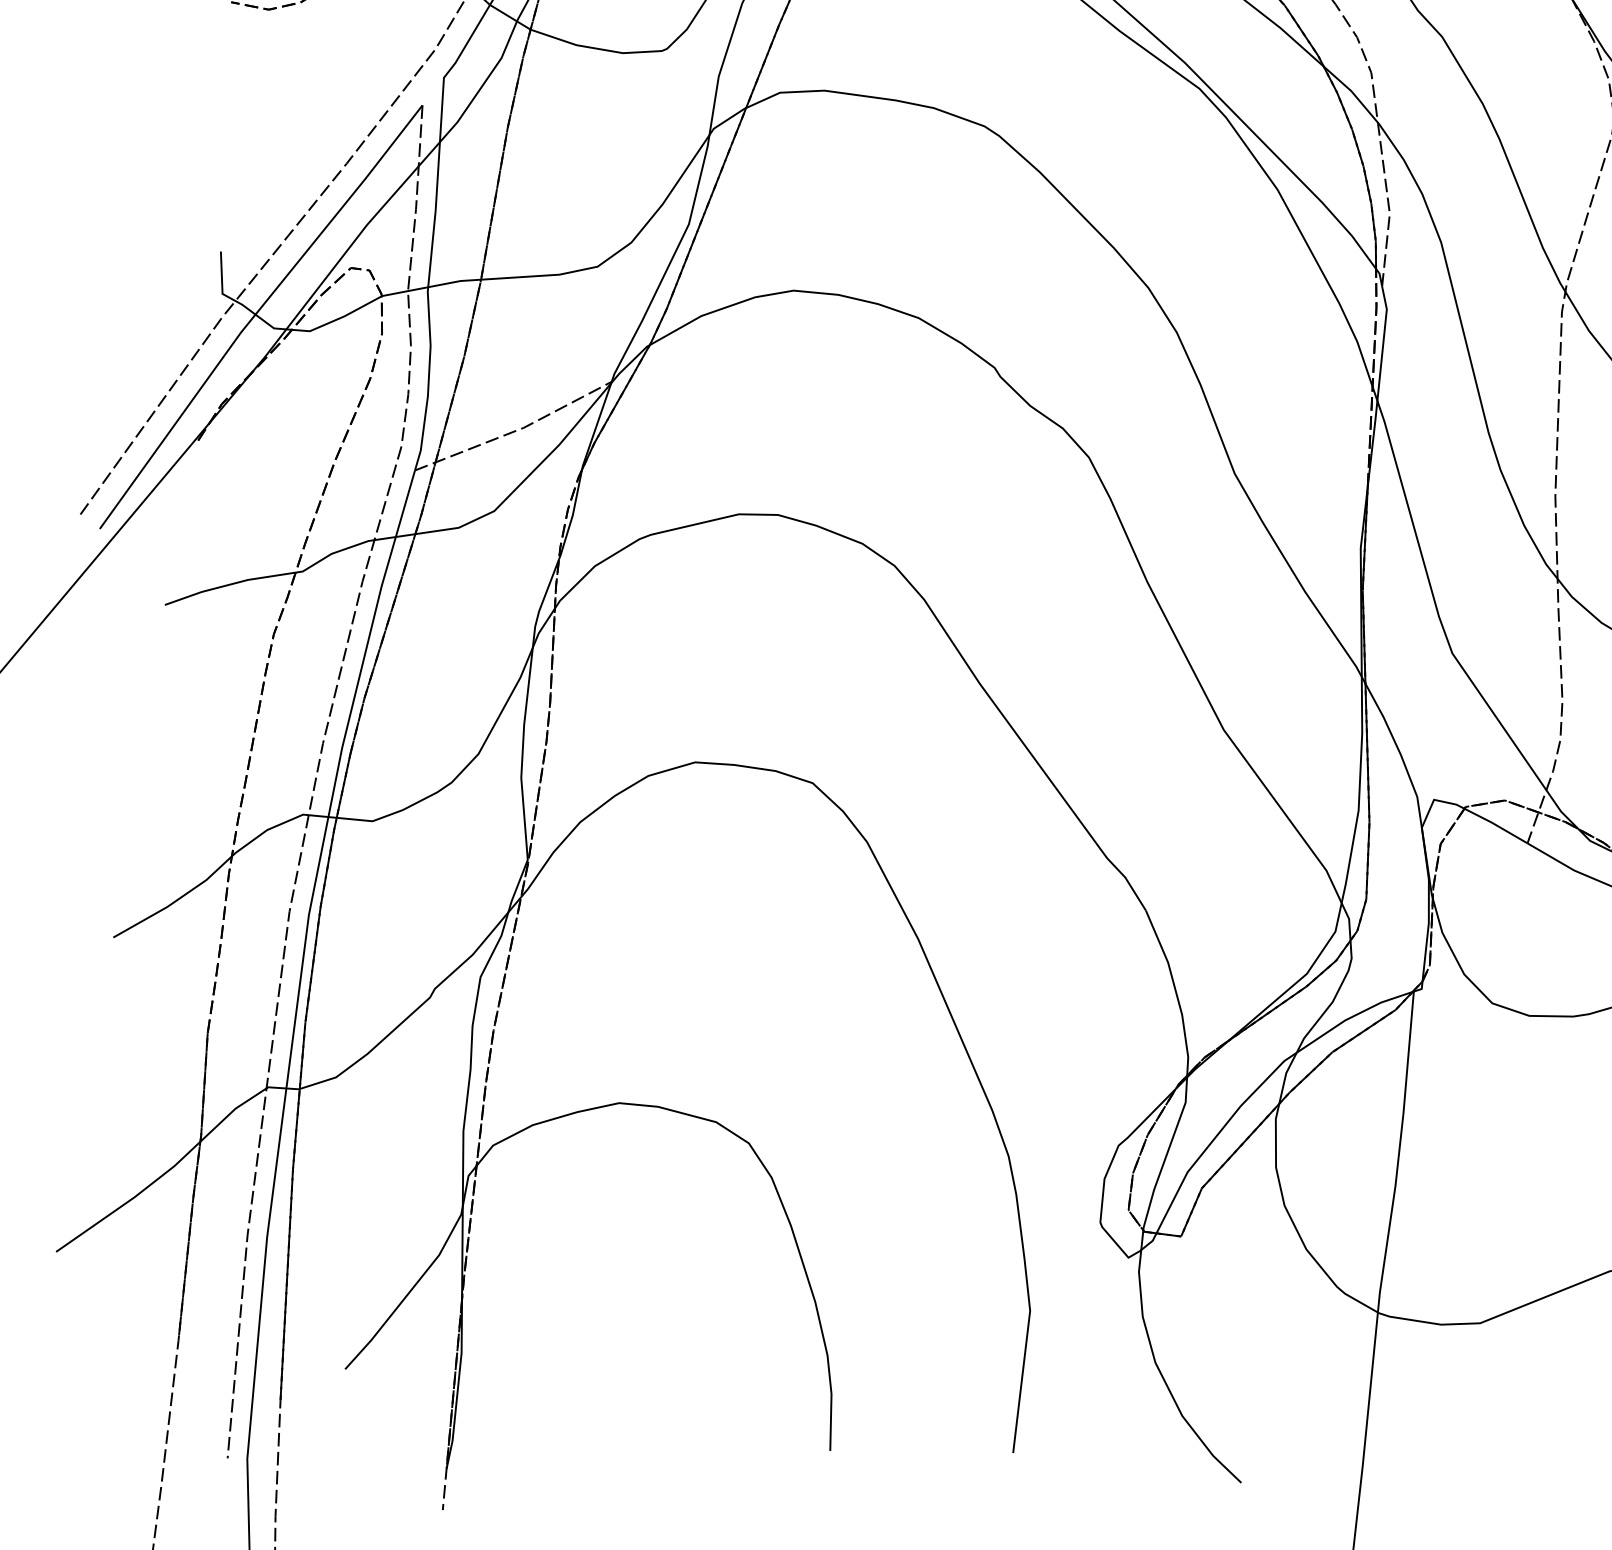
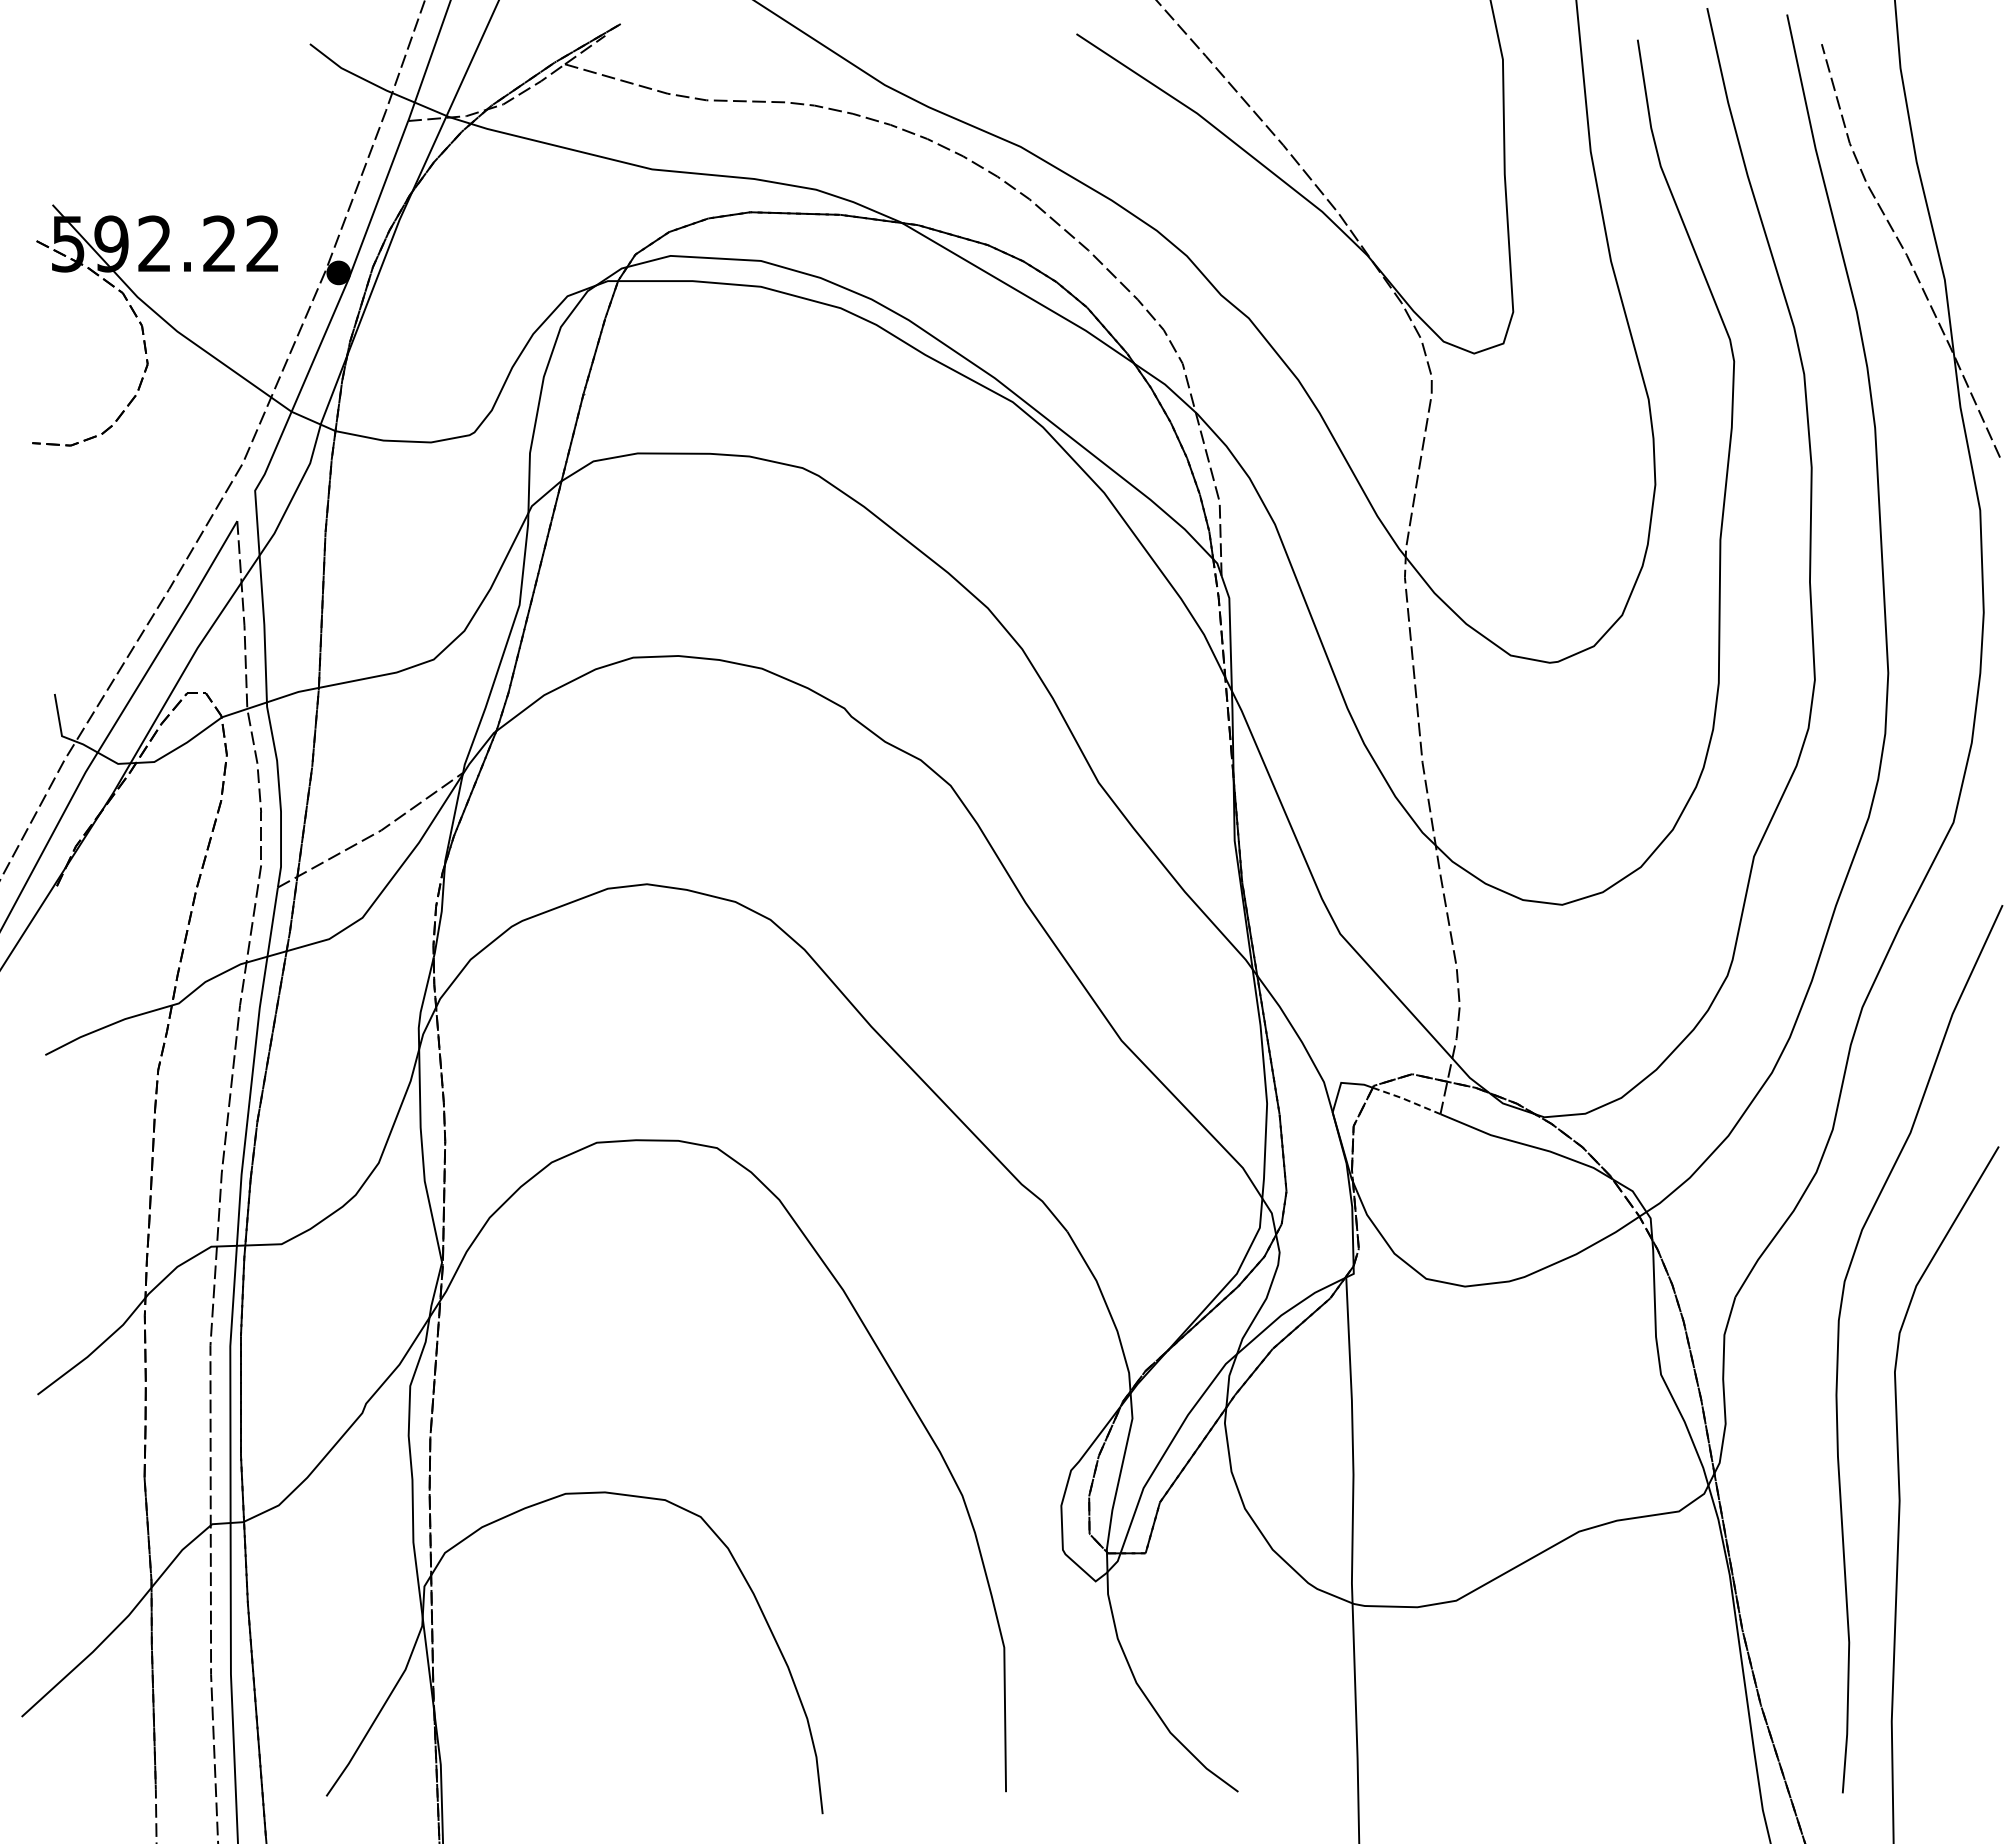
line: (1496, 824) -> (1406, 1099), solid -> dashed

